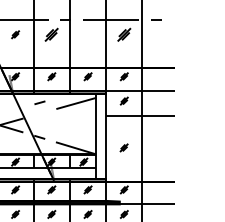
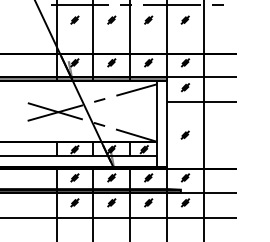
part: (51, 34) -> (111, 19), size x0.62
part: (87, 34) -> (148, 19), added
part: (123, 34) -> (184, 19), size x0.62
line: (39, 102) -> (99, 100), moved

